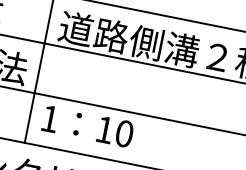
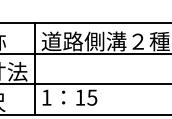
text: (124, 133) -> (92, 97), 10 -> 15

